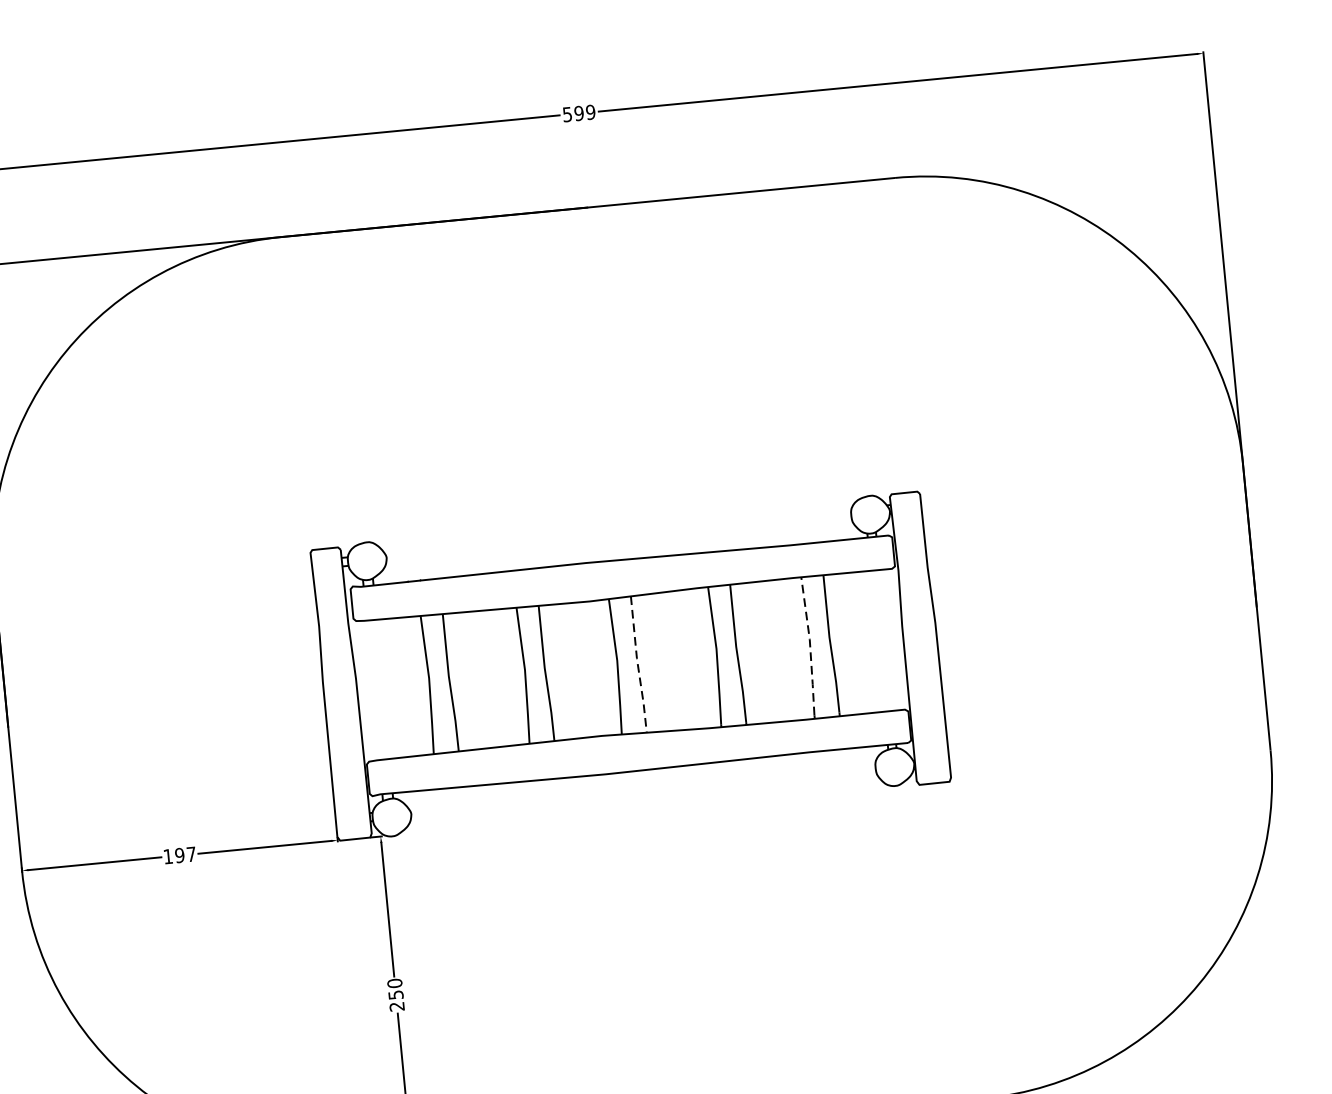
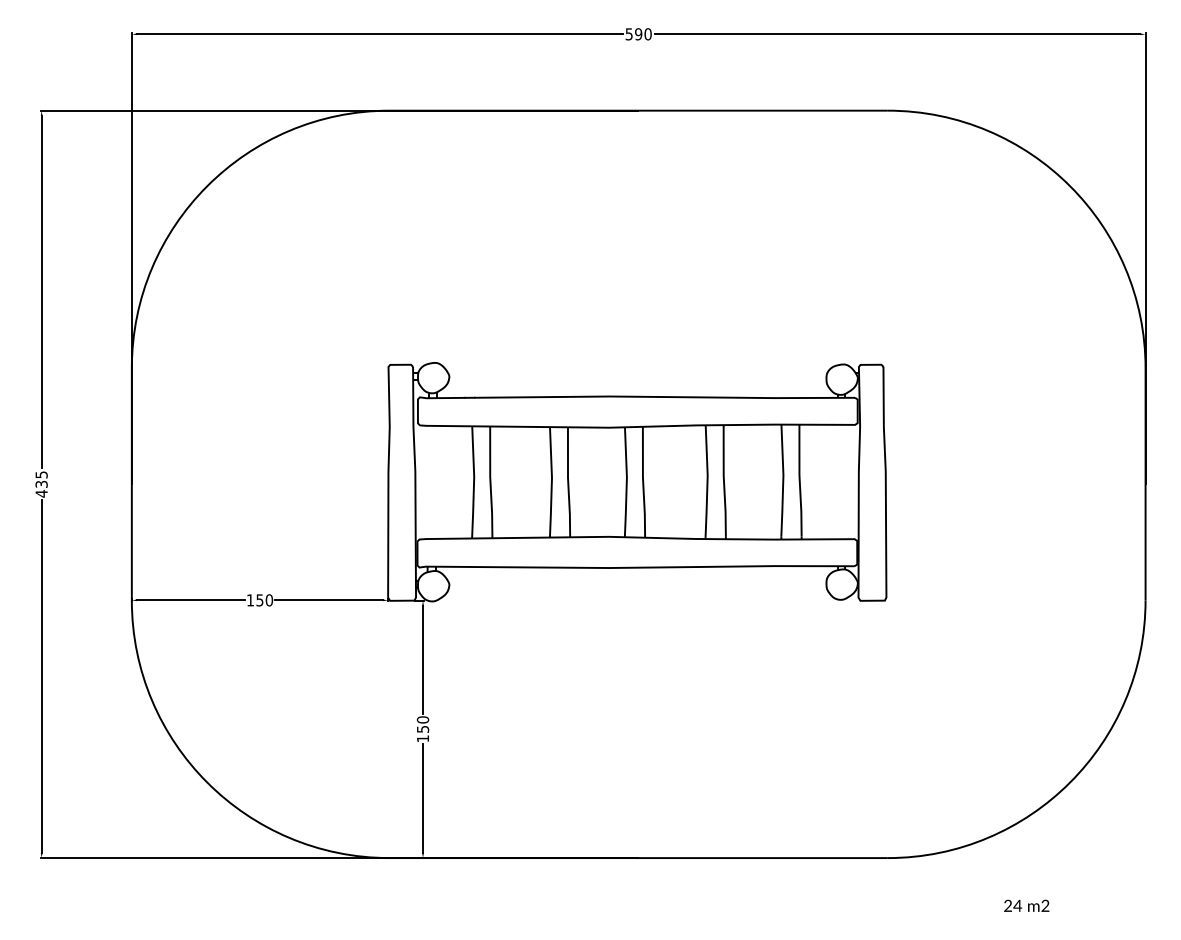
text: (590, 112) -> (647, 34), 599 -> 590
line: (810, 645) -> (783, 480), dashed -> solid
line: (638, 664) -> (643, 482), dashed -> solid
text: (185, 855) -> (264, 600), 197 -> 150
text: (396, 1006) -> (422, 738), 250 -> 150

